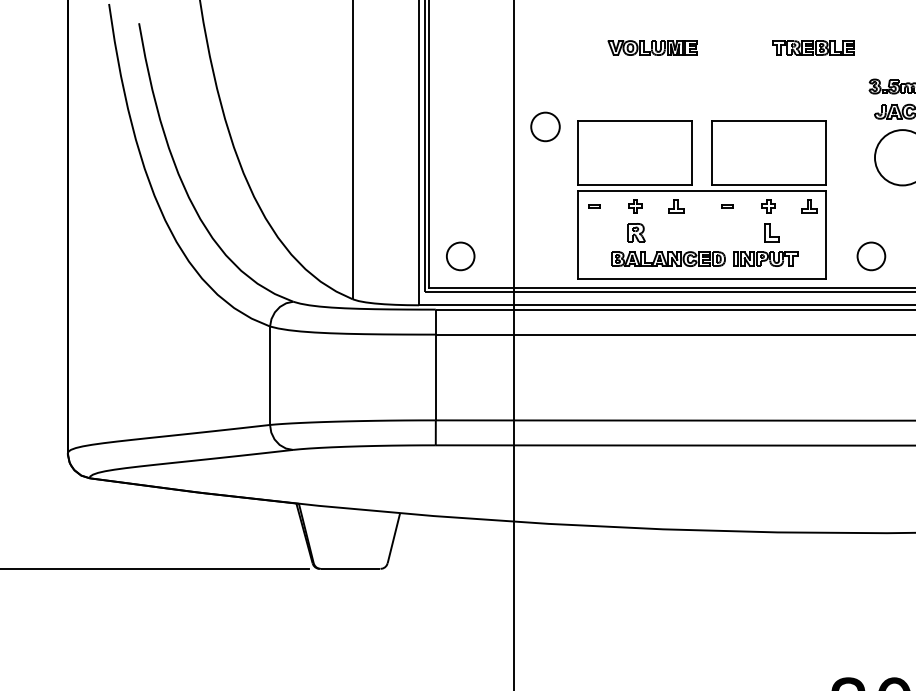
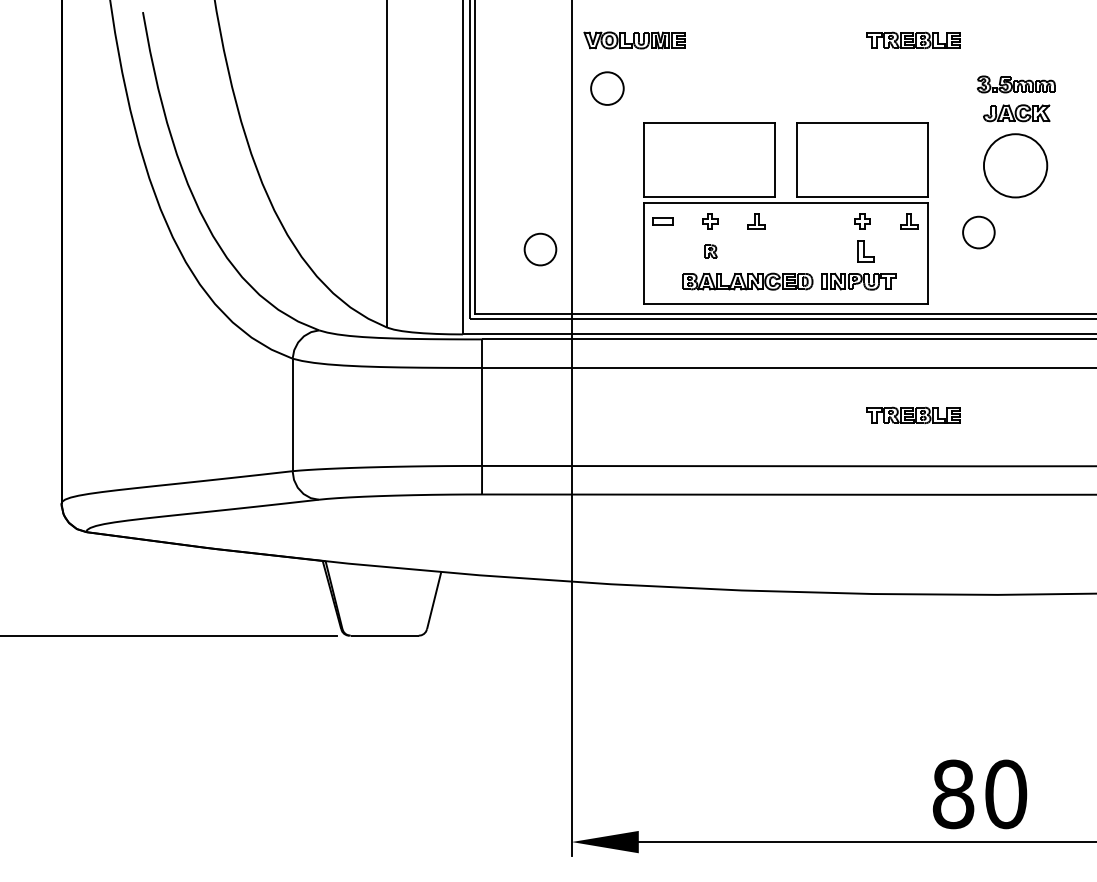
part: (652, 48) -> (634, 40), moved
part: (545, 126) -> (607, 88), moved
part: (594, 206) -> (663, 221), size x1.6
part: (727, 206) -> (815, 221), removed
part: (635, 232) -> (710, 251), size x0.6
part: (460, 256) -> (540, 249), moved
part: (871, 256) -> (978, 232), moved
part: (813, 375) -> (913, 414), added

